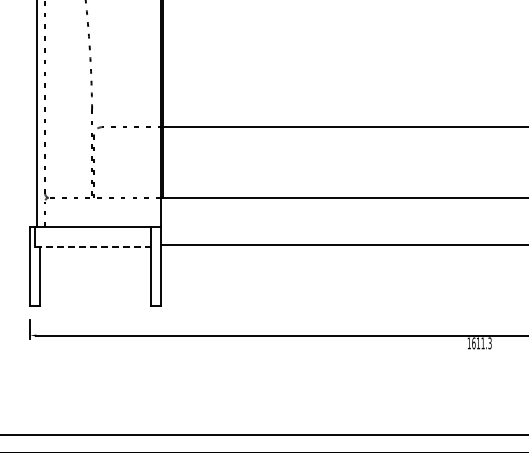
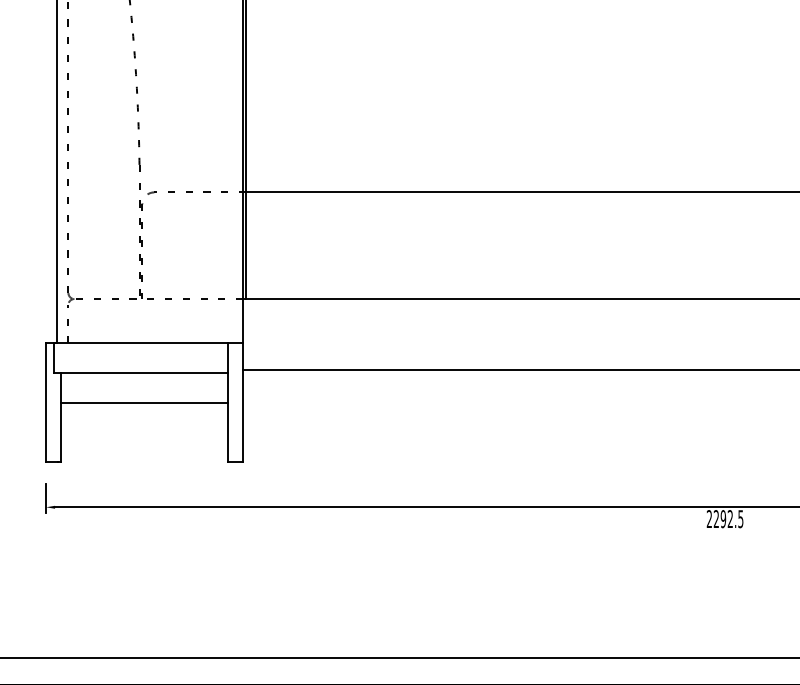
line: (93, 246) -> (141, 372), dashed -> solid
line: (95, 266) -> (144, 402), added
text: (479, 343) -> (724, 519), 1611.3 -> 2292.5

